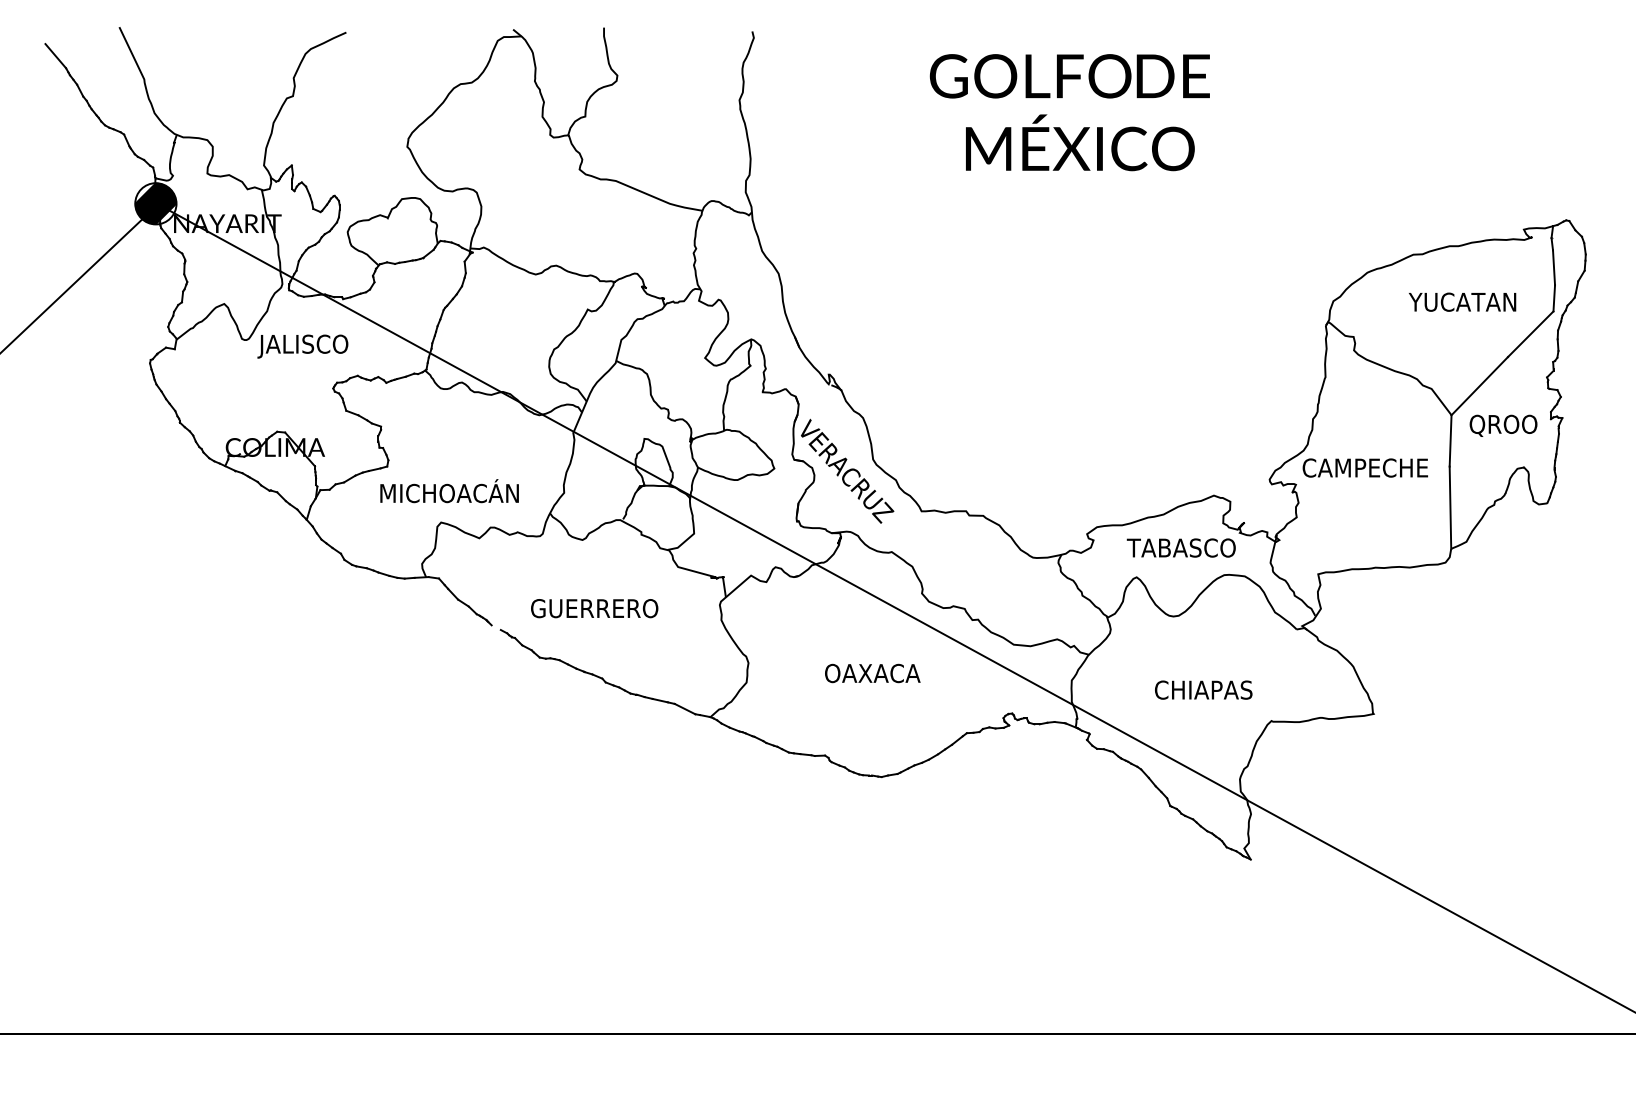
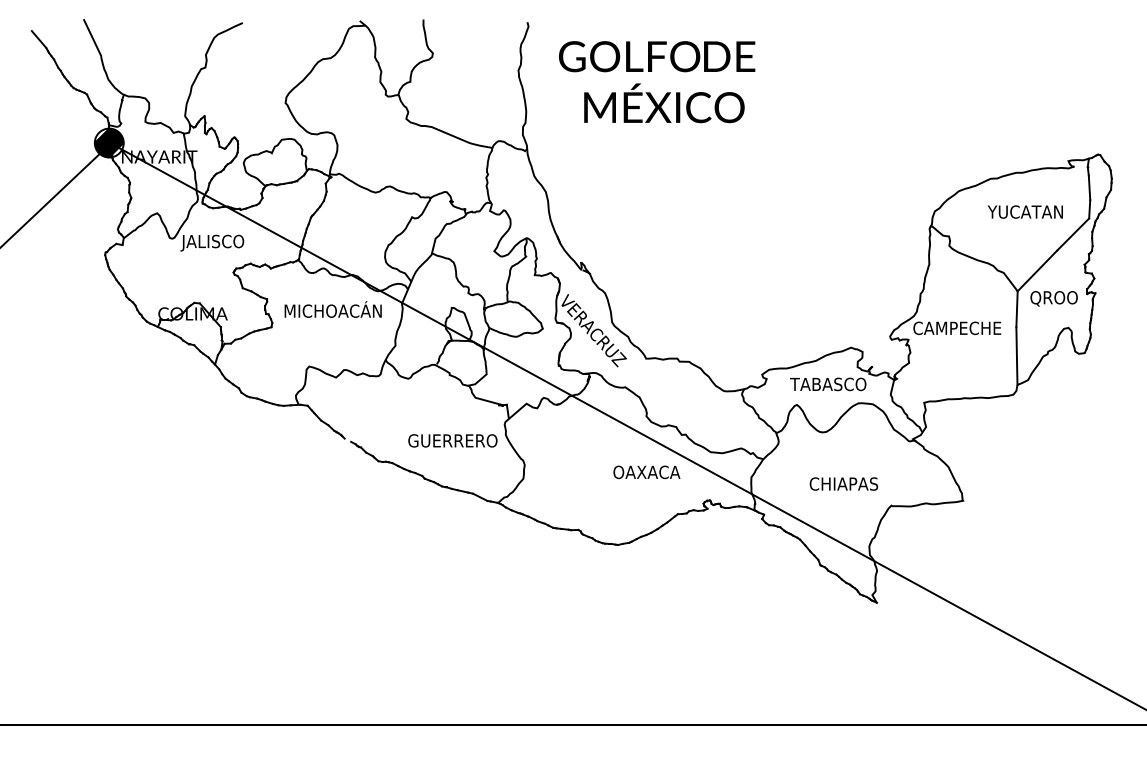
text: (1070, 113) -> (657, 82), moved
text: (448, 491) -> (332, 309), moved
text: (594, 608) -> (452, 440), moved
text: (872, 673) -> (646, 472), moved

